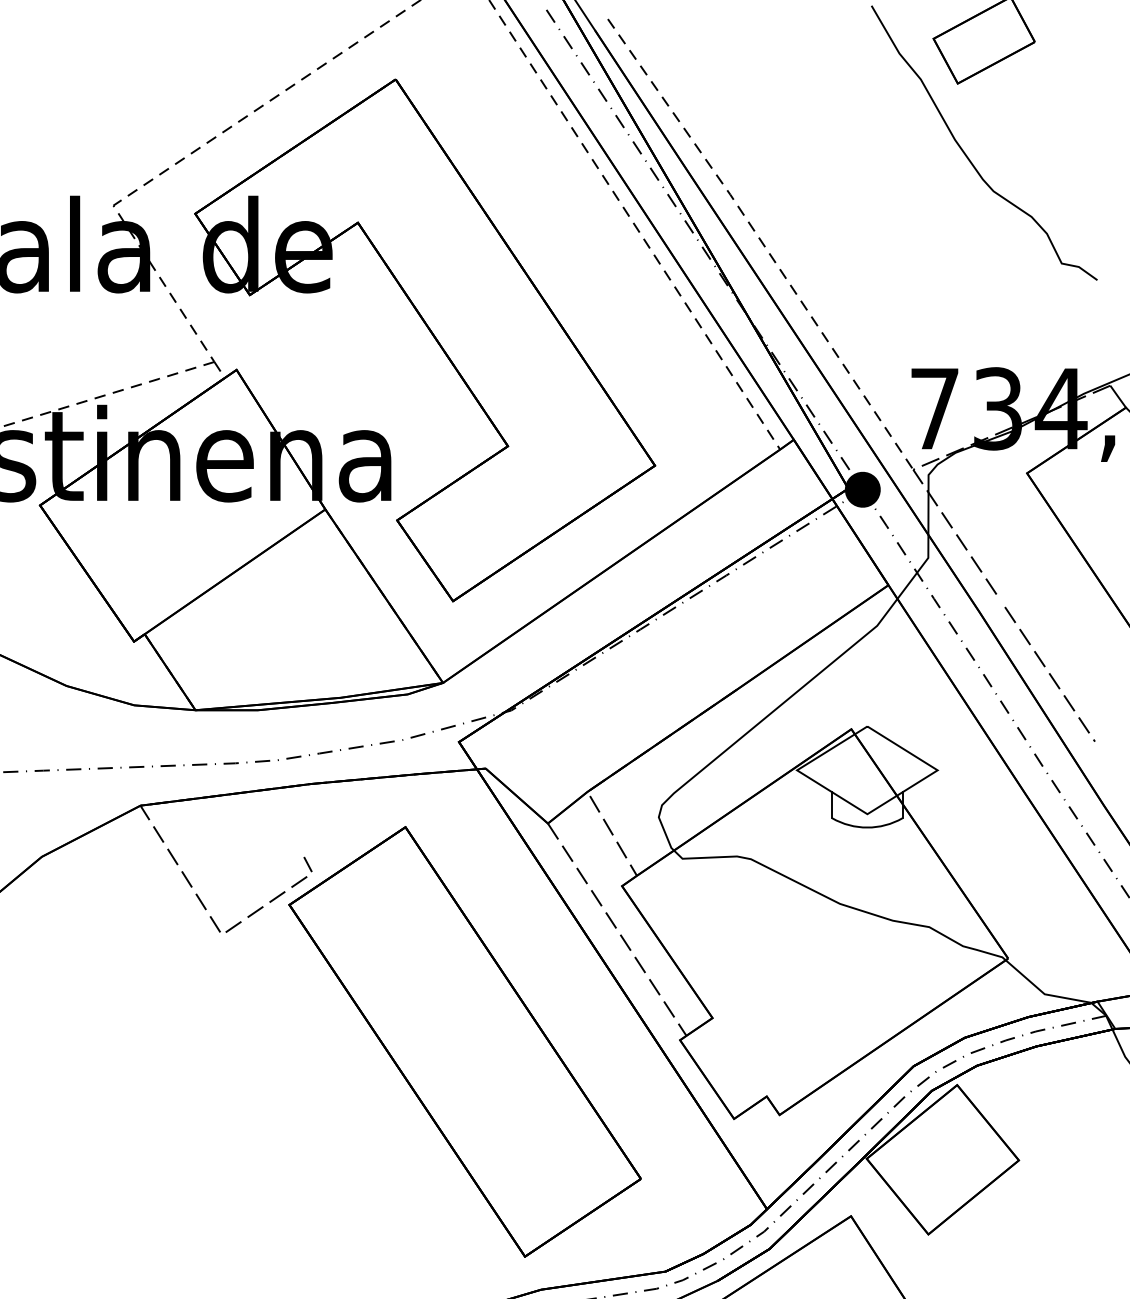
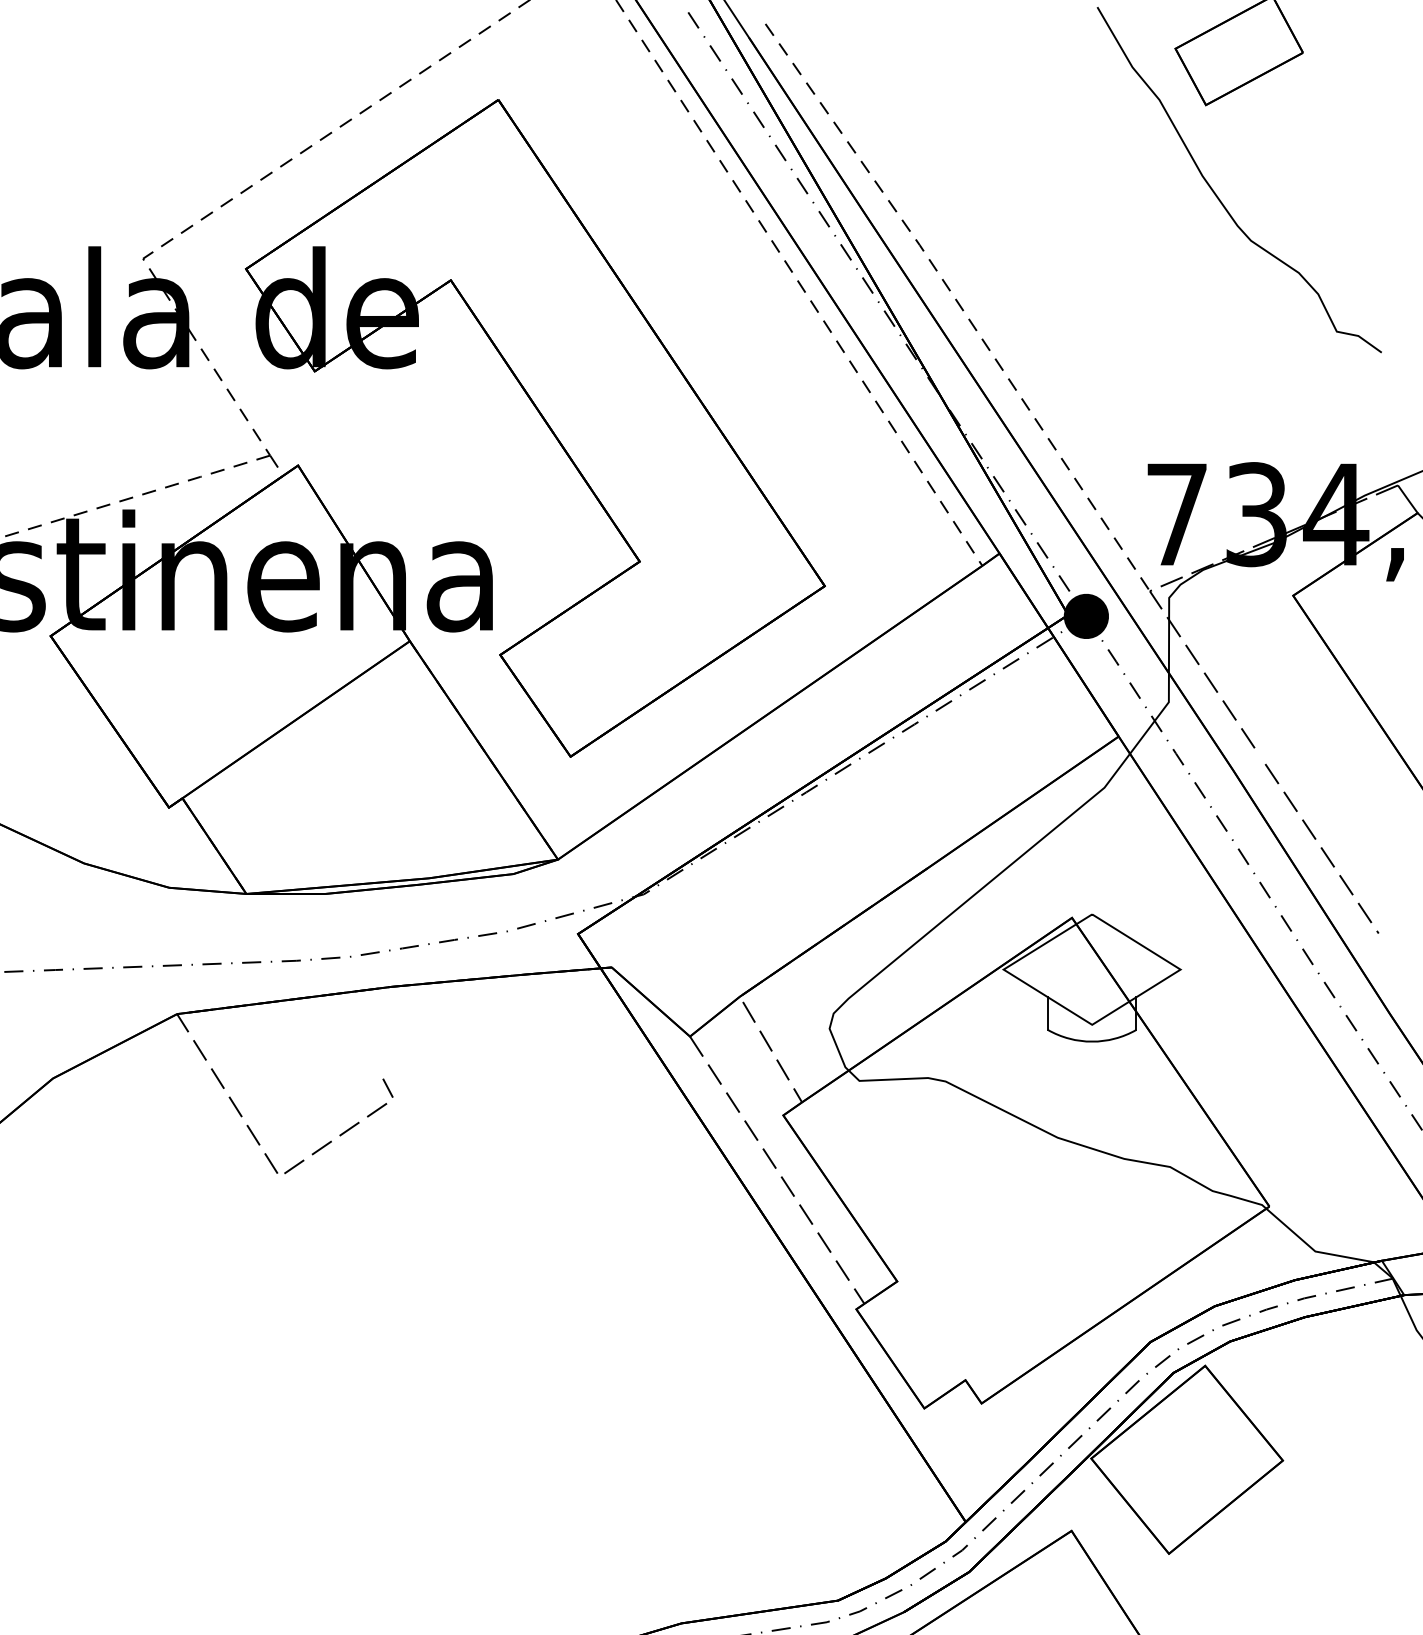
part: (464, 1041) -> (585, 1311), removed

